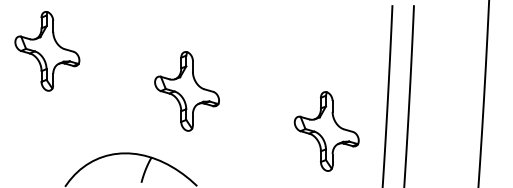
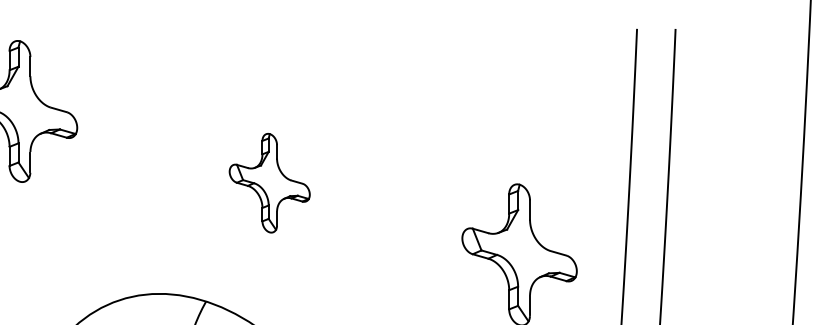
part: (186, 91) -> (268, 183), size x0.7

